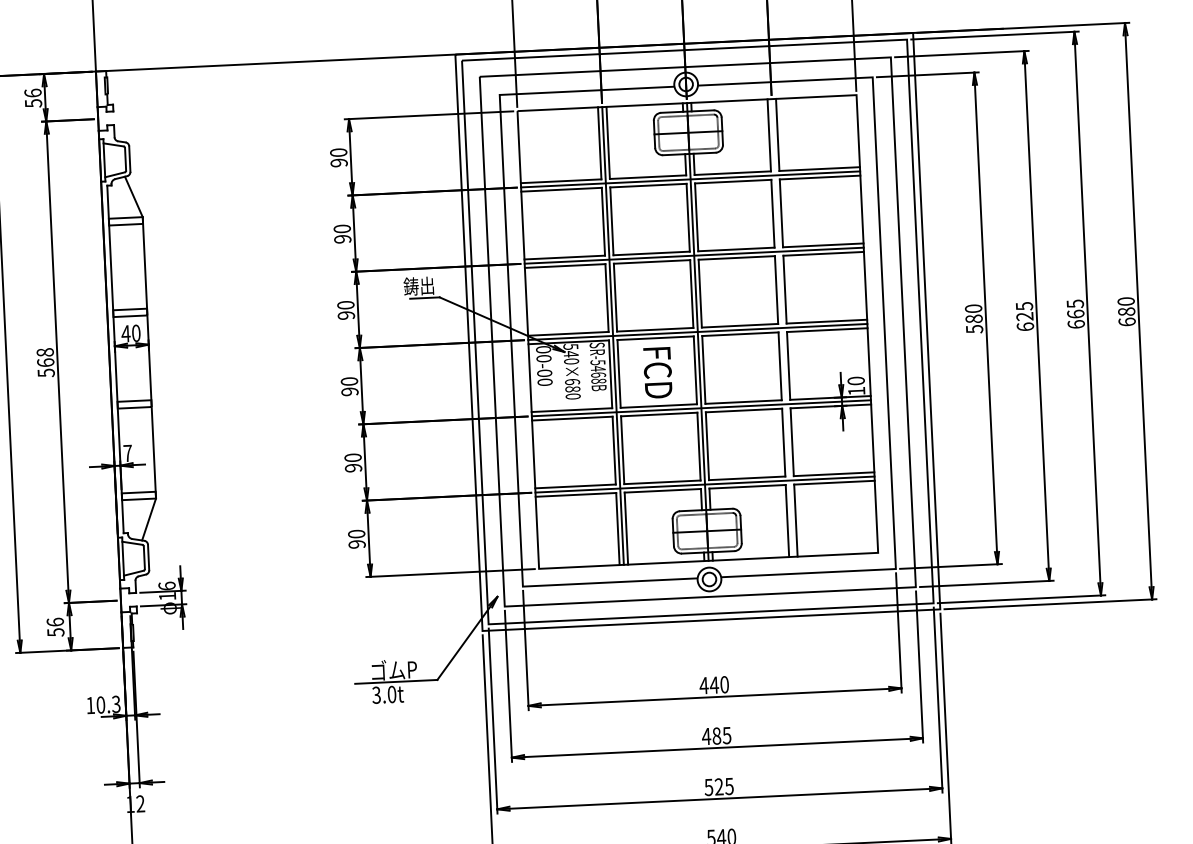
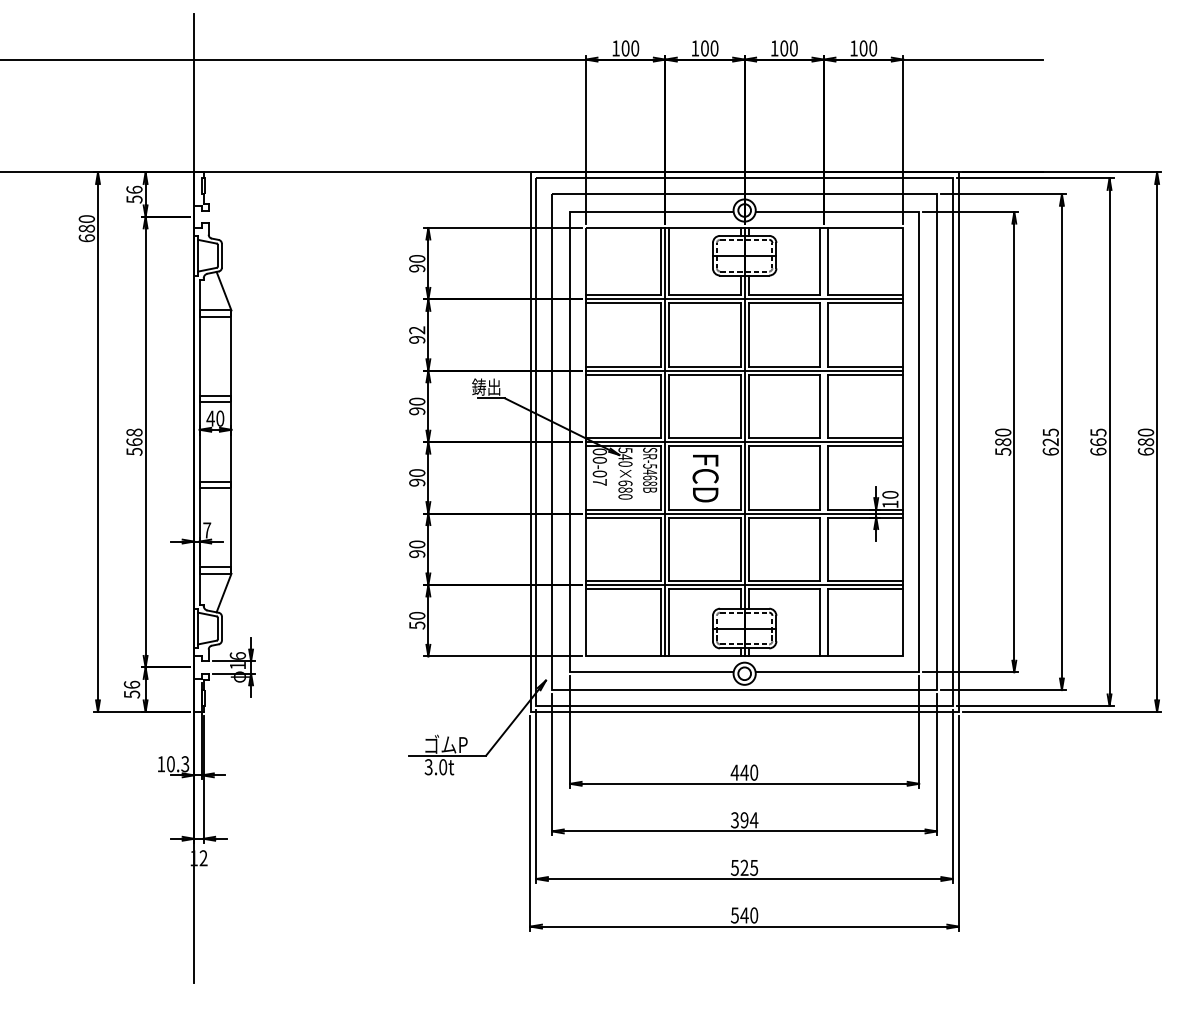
text: (342, 229) -> (417, 330), 90 -> 92
text: (544, 382) -> (599, 482), 00-00 -> 00-07
text: (357, 544) -> (417, 625), 90 -> 50
text: (716, 736) -> (744, 820), 485 -> 394

